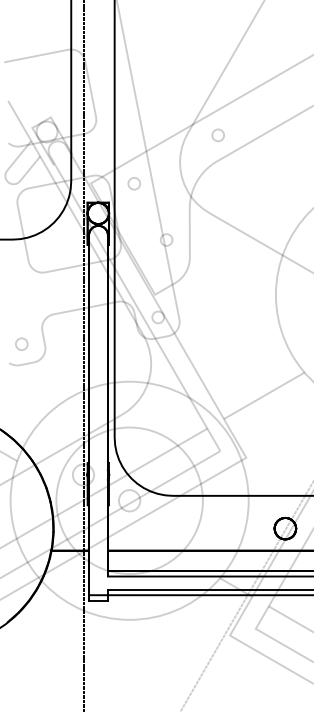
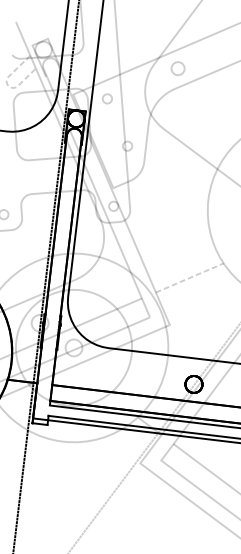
circle: (217, 135) -> (177, 68), size x1.4
line: (6, 180) -> (7, 84), solid -> dashed
line: (264, 395) -> (190, 277), solid -> dashed

